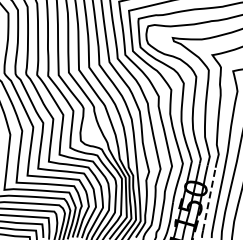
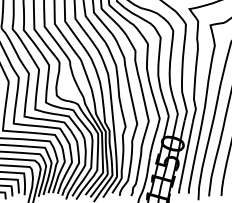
line: (209, 199) -> (186, 154), dashed -> solid

